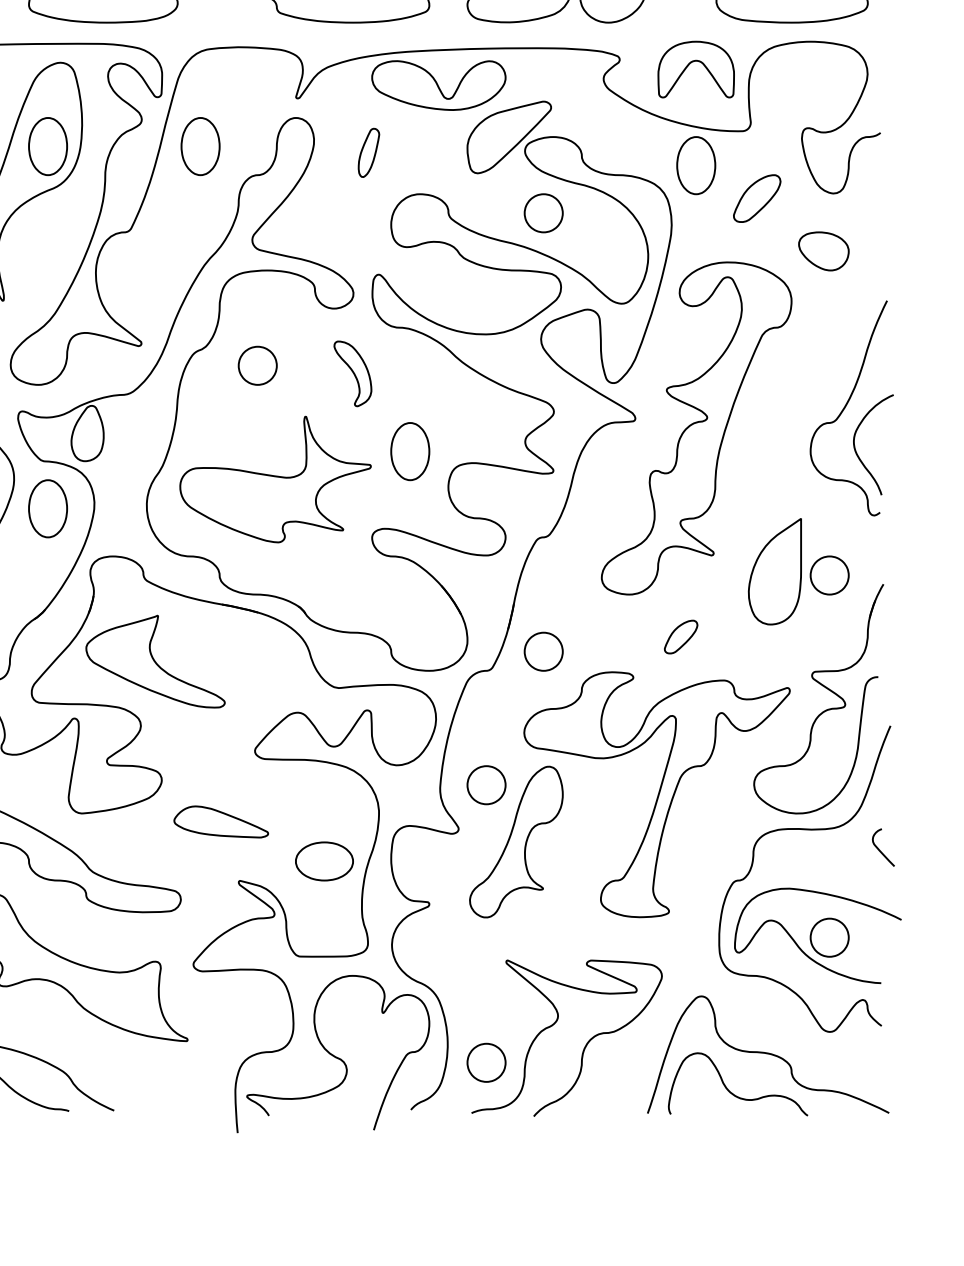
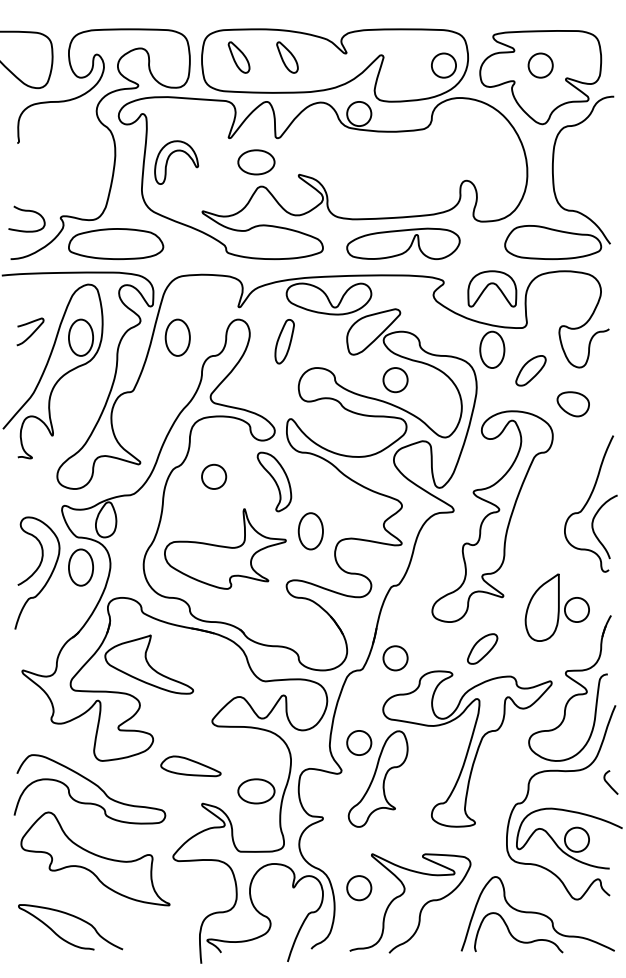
part: (368, 152) -> (284, 341), size x1.43
part: (352, 373) -> (274, 481), size x1.43
part: (680, 636) -> (482, 648), size x1.43
part: (486, 1063) -> (359, 888), moved

